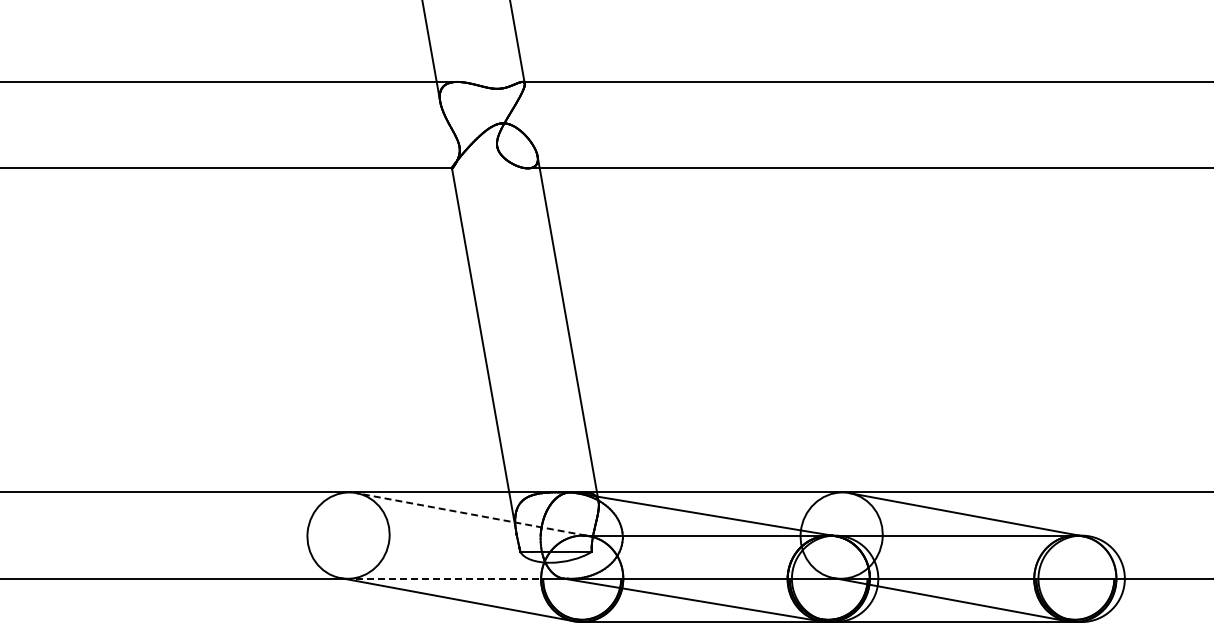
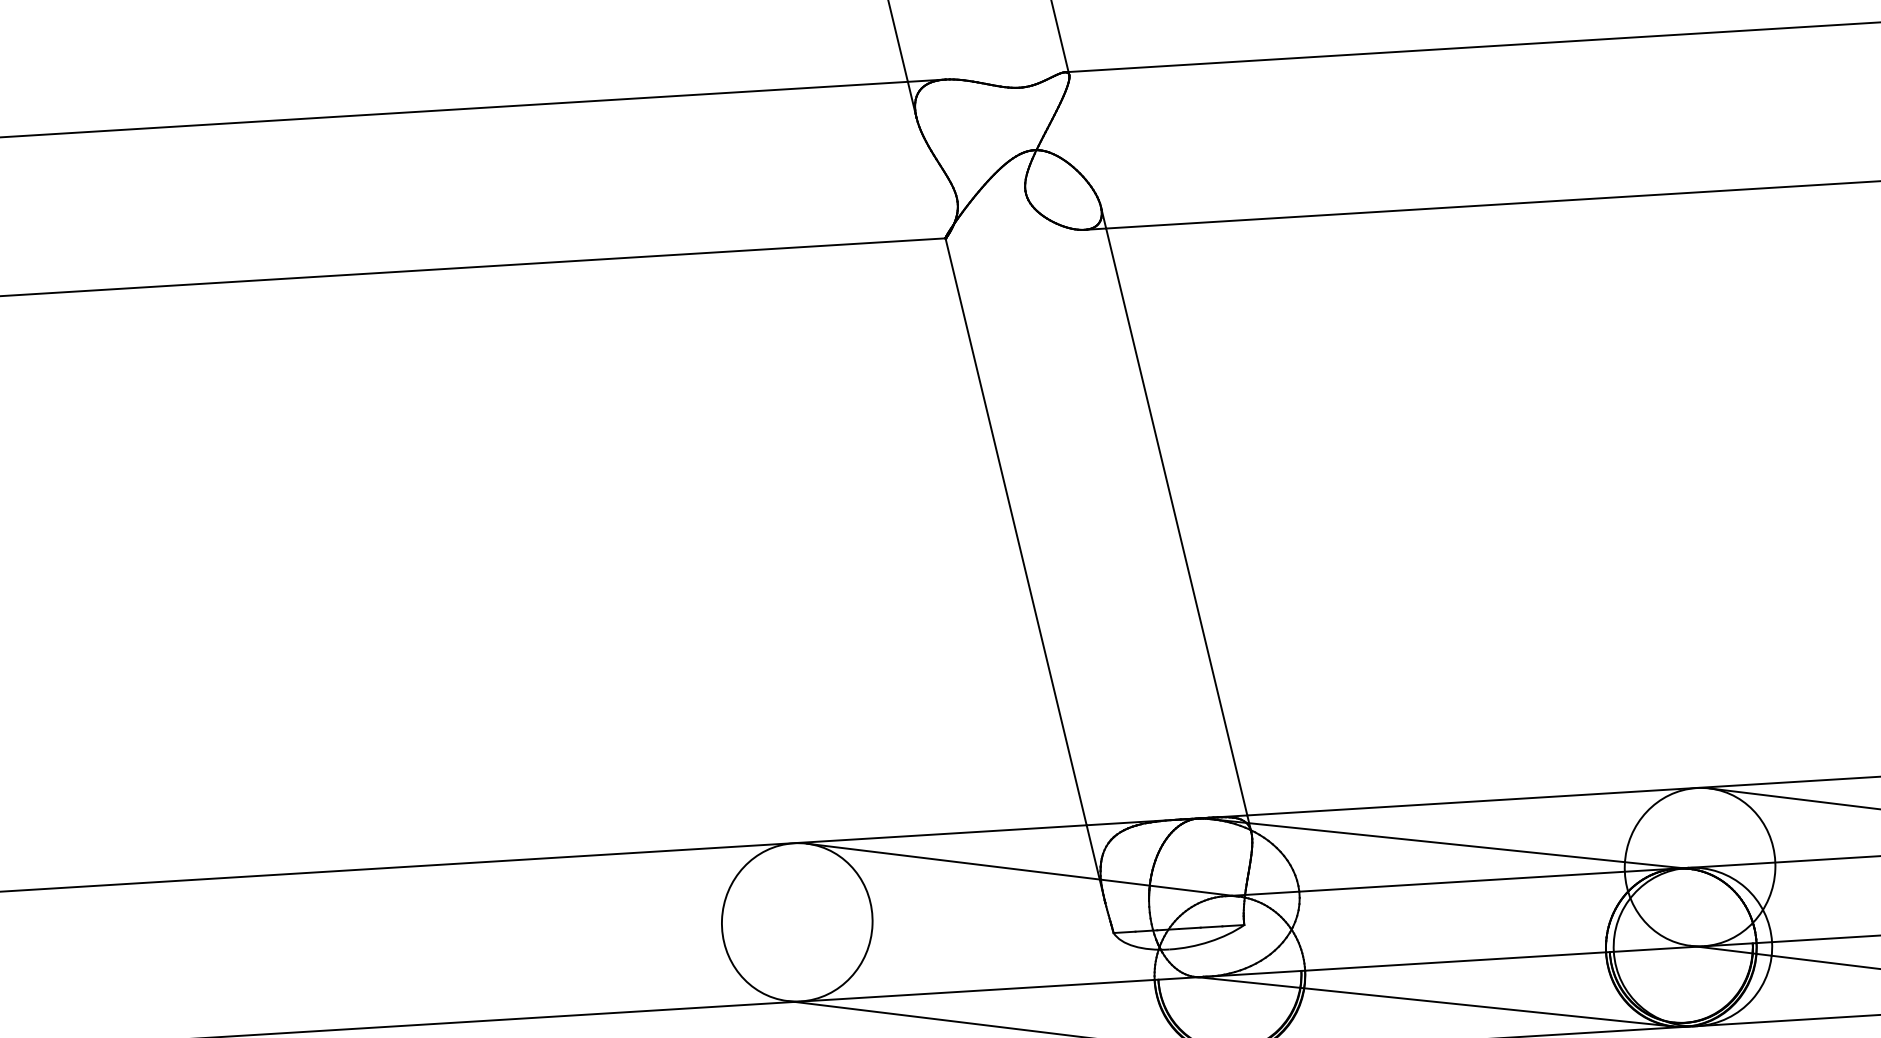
line: (471, 514) -> (1019, 869), dashed -> solid
line: (443, 578) -> (975, 990), dashed -> solid

